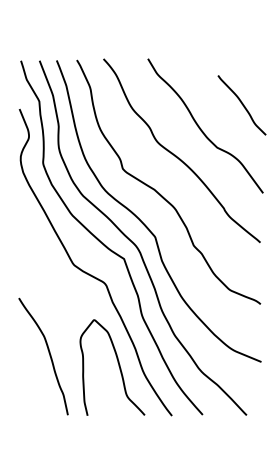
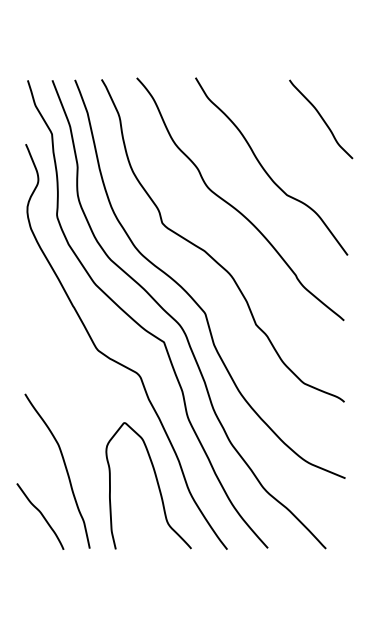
curve: (241, 104) -> (320, 118), moved
curve: (30, 389) -> (40, 514), added

